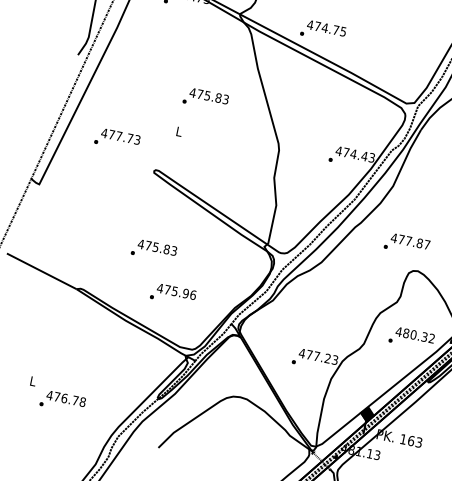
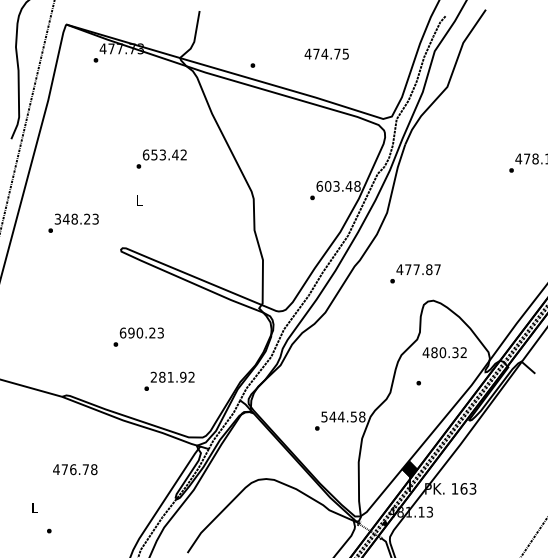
text: (326, 27) -> (326, 53), moved
text: (209, 95) -> (164, 154), 475.83 -> 653.42
text: (117, 135) -> (72, 218), 477.73 -> 348.23
text: (355, 154) -> (338, 186), 474.43 -> 603.48
text: (153, 246) -> (137, 332), 475.83 -> 690.23
text: (176, 291) -> (172, 376), 475.96 -> 281.92
text: (415, 335) -> (444, 352), moved
text: (318, 356) -> (343, 416), 477.23 -> 544.58
text: (66, 398) -> (75, 469), moved

